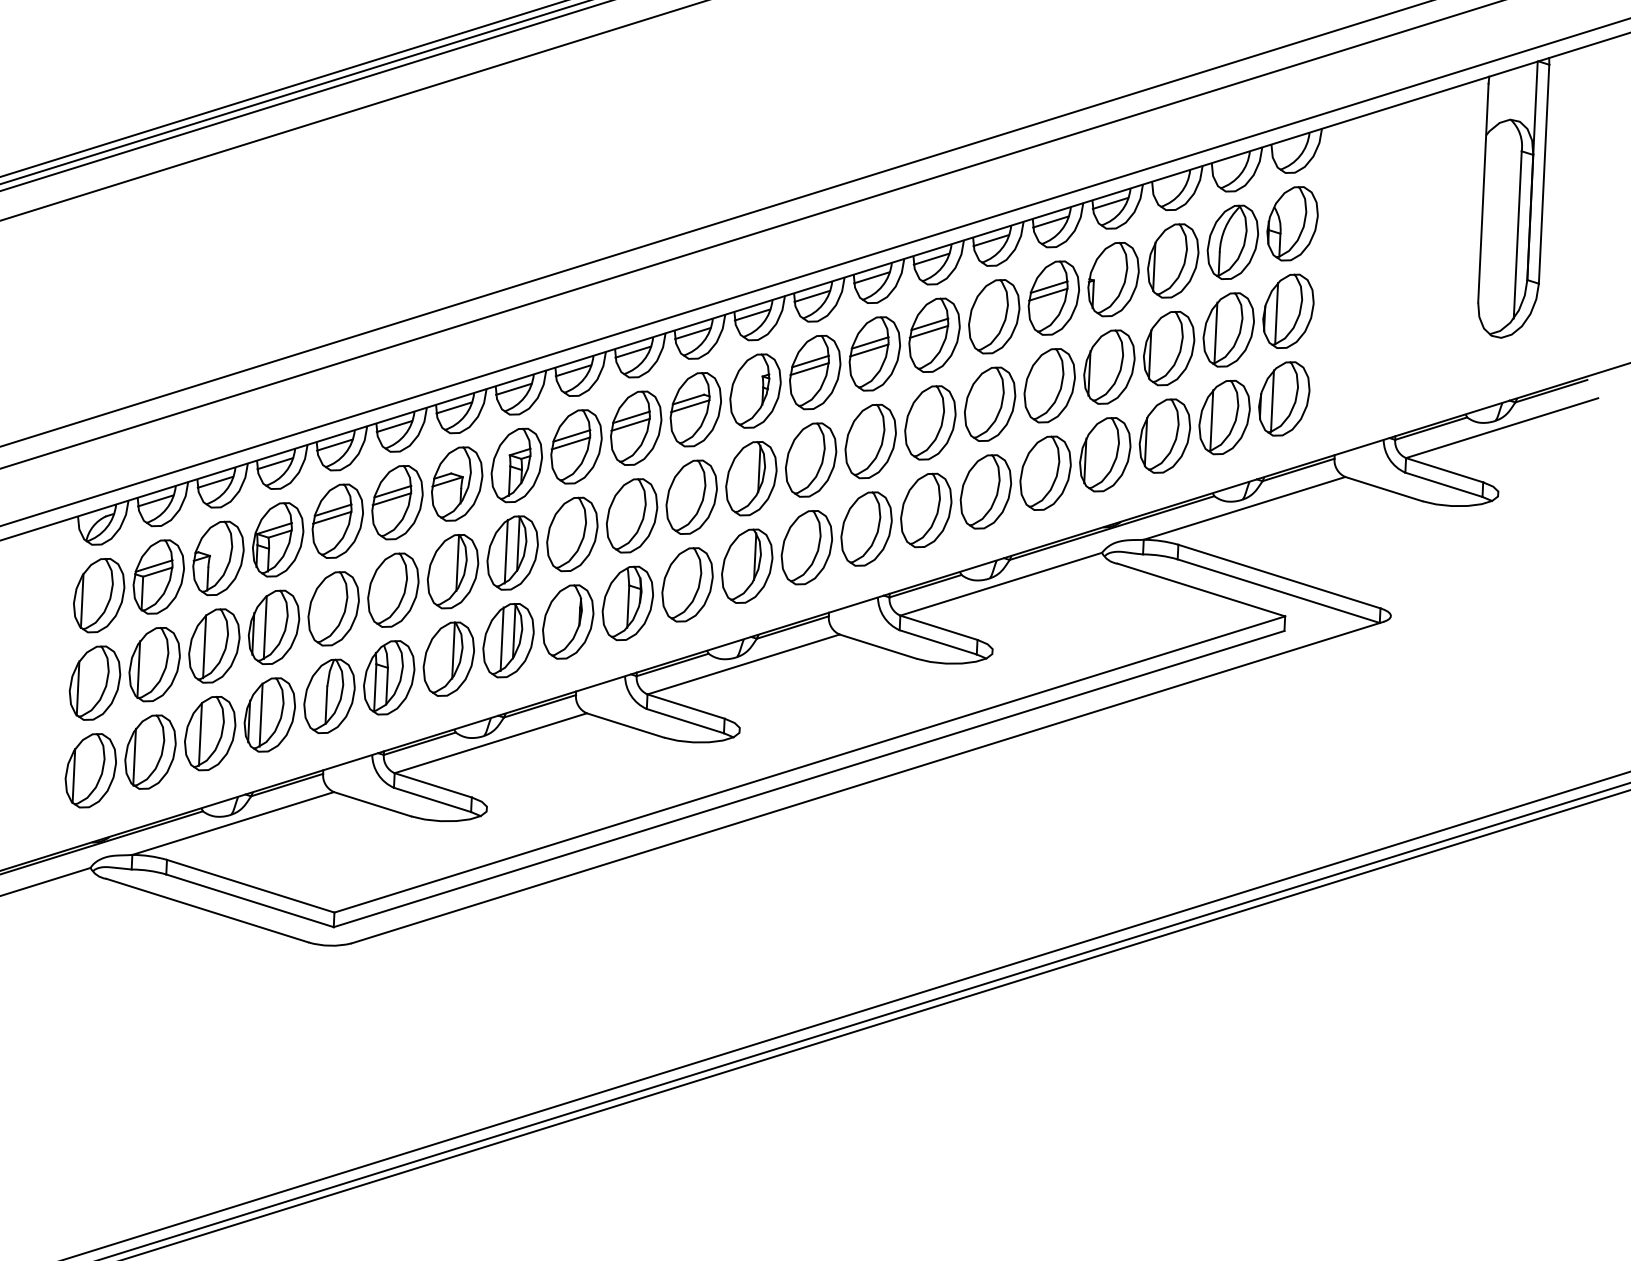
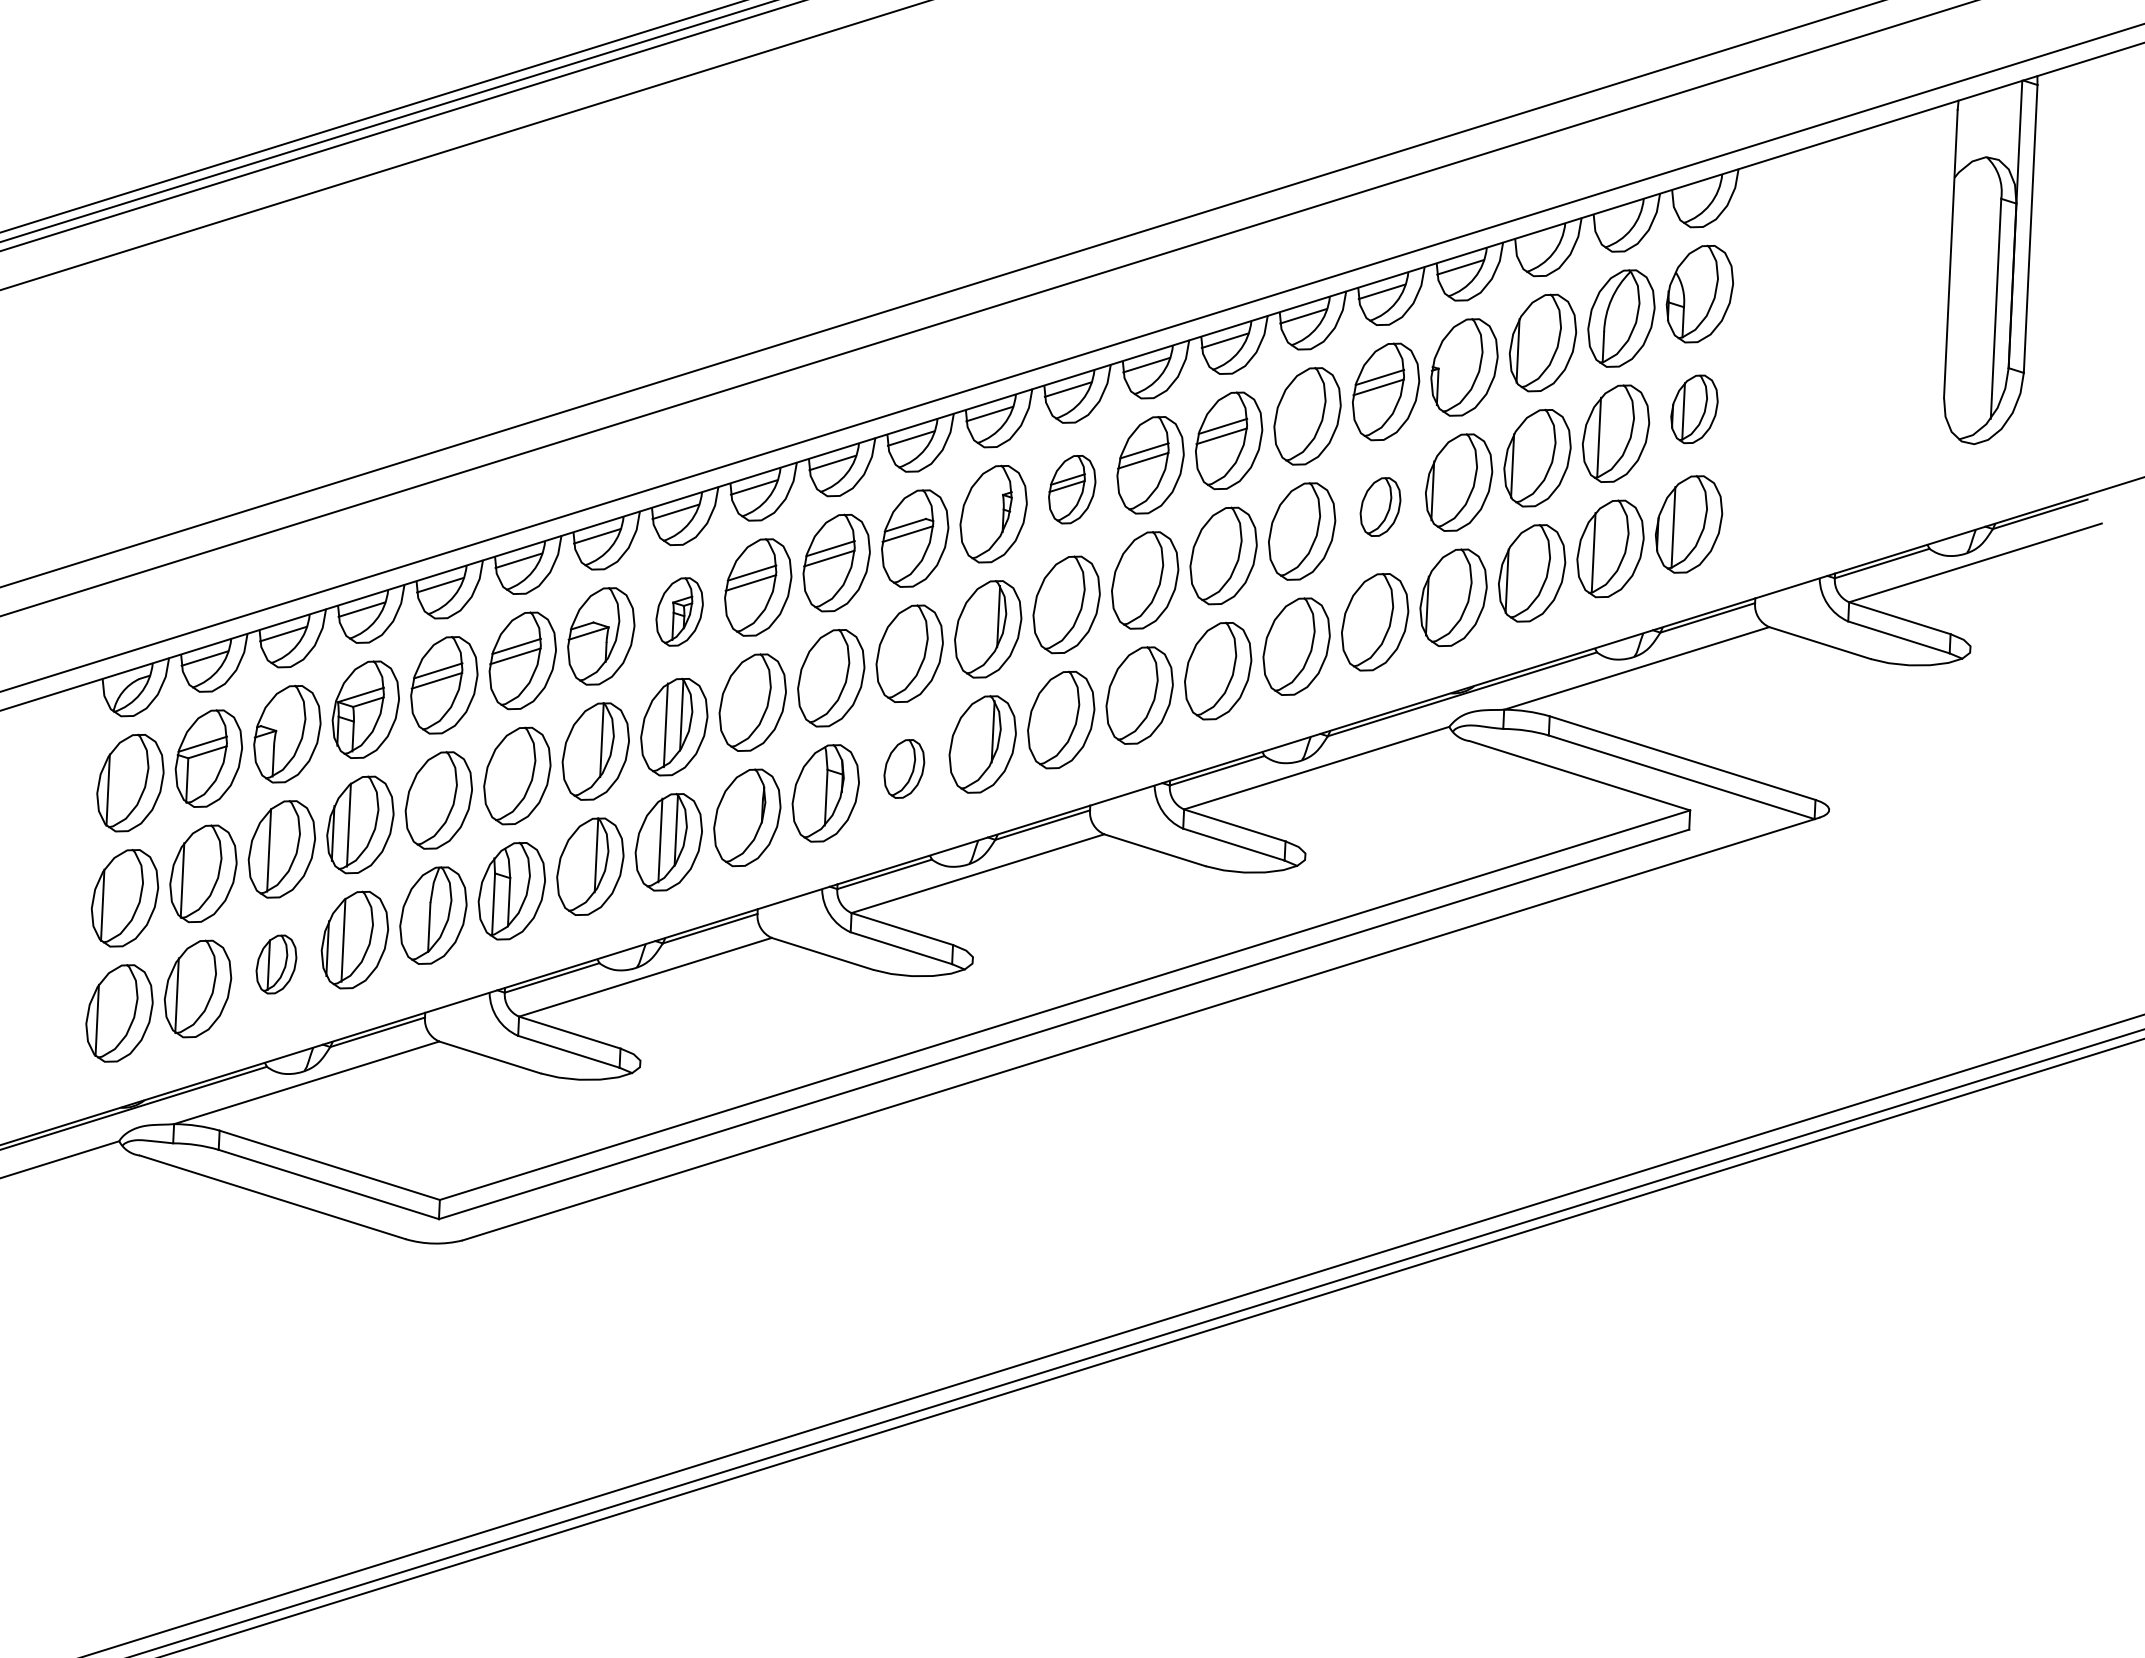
part: (1288, 311) -> (1694, 409), size x0.7
part: (815, 372) -> (1072, 489), size x0.7
part: (1049, 385) -> (1380, 506), size x0.6
part: (516, 465) -> (679, 611), size x0.7
part: (687, 584) -> (904, 768), size x0.6
part: (210, 733) -> (276, 964), size x0.6

